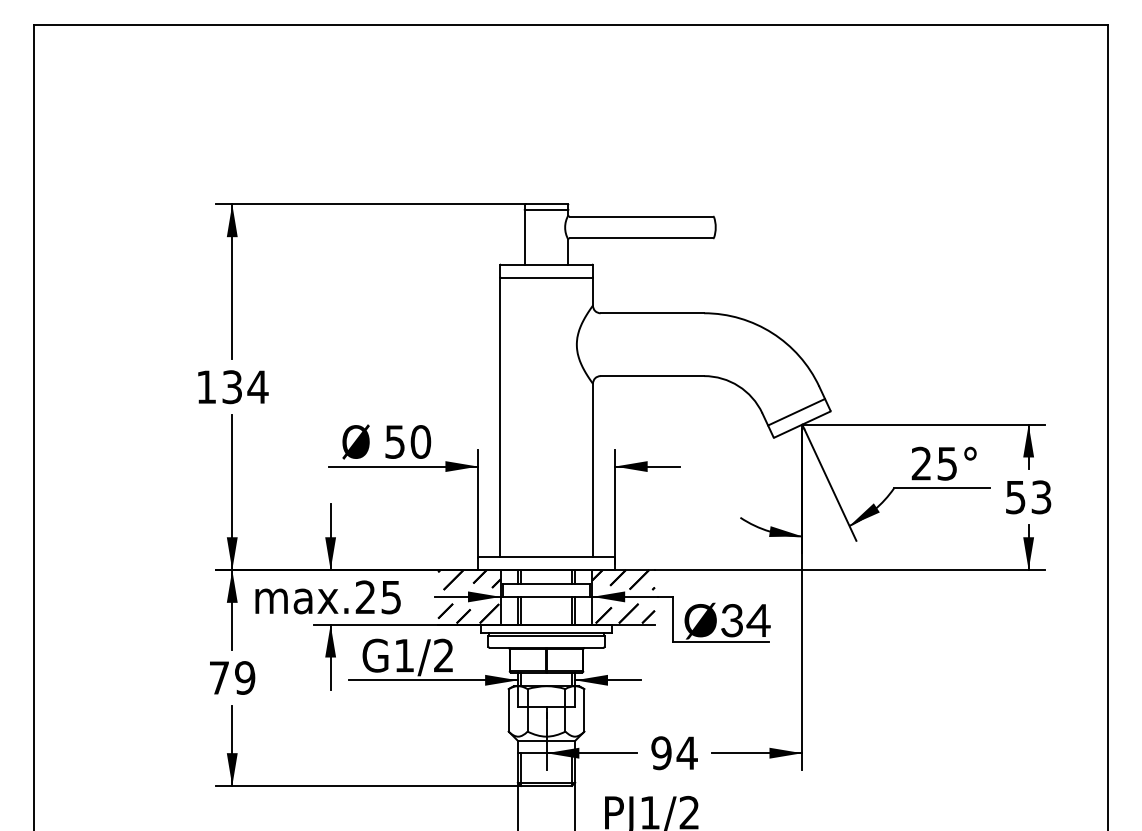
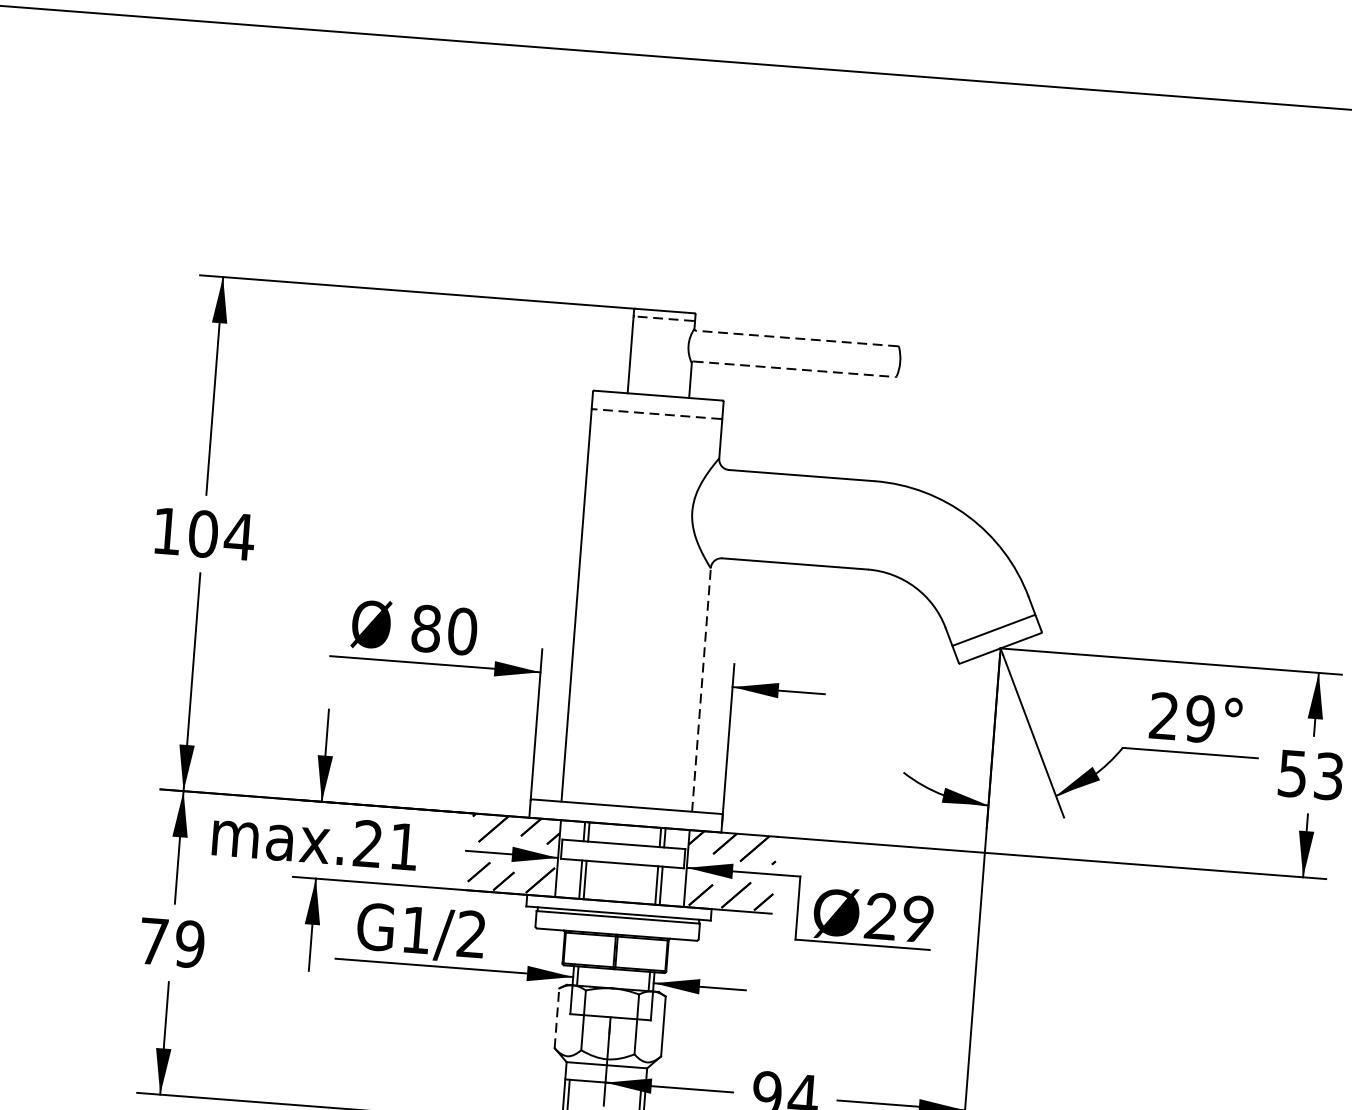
line: (546, 209) -> (664, 318), solid -> dashed
line: (641, 216) -> (797, 338), solid -> dashed
line: (641, 238) -> (794, 369), solid -> dashed
line: (546, 277) -> (656, 413), solid -> dashed
text: (232, 387) -> (203, 534), 134 -> 104
text: (395, 441) -> (426, 628), 50 -> 80
text: (947, 463) -> (1200, 718), 25° -> 29°
line: (593, 470) -> (702, 690), solid -> dashed
text: (390, 597) -> (403, 846), max.25 -> max.21
text: (745, 620) -> (899, 917), Ø34 -> Ø29
line: (508, 709) -> (556, 1017), solid -> dashed

